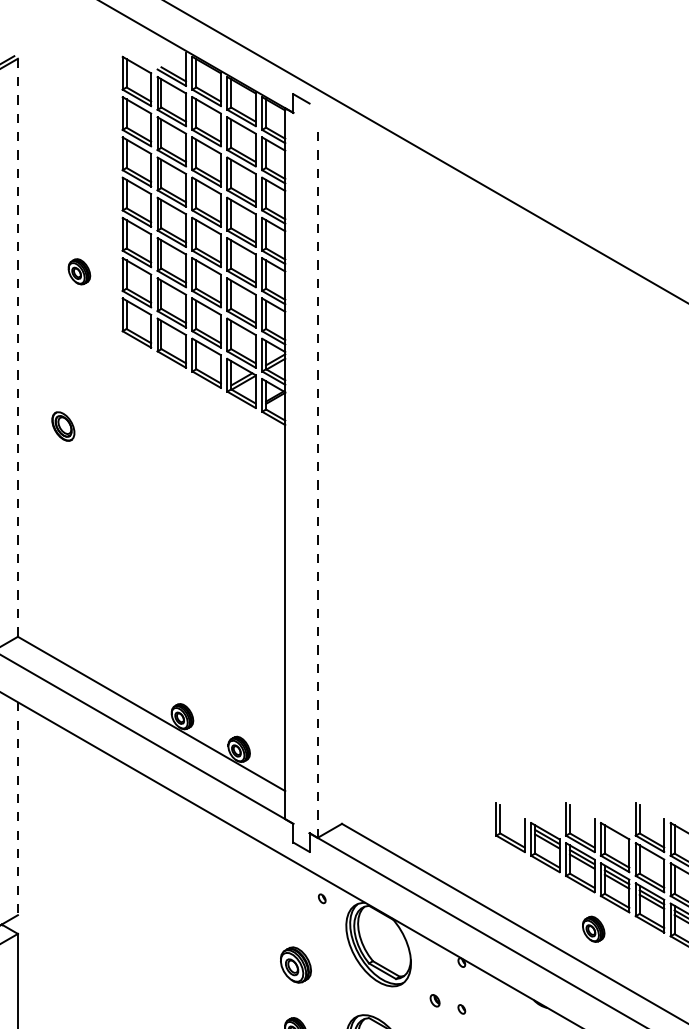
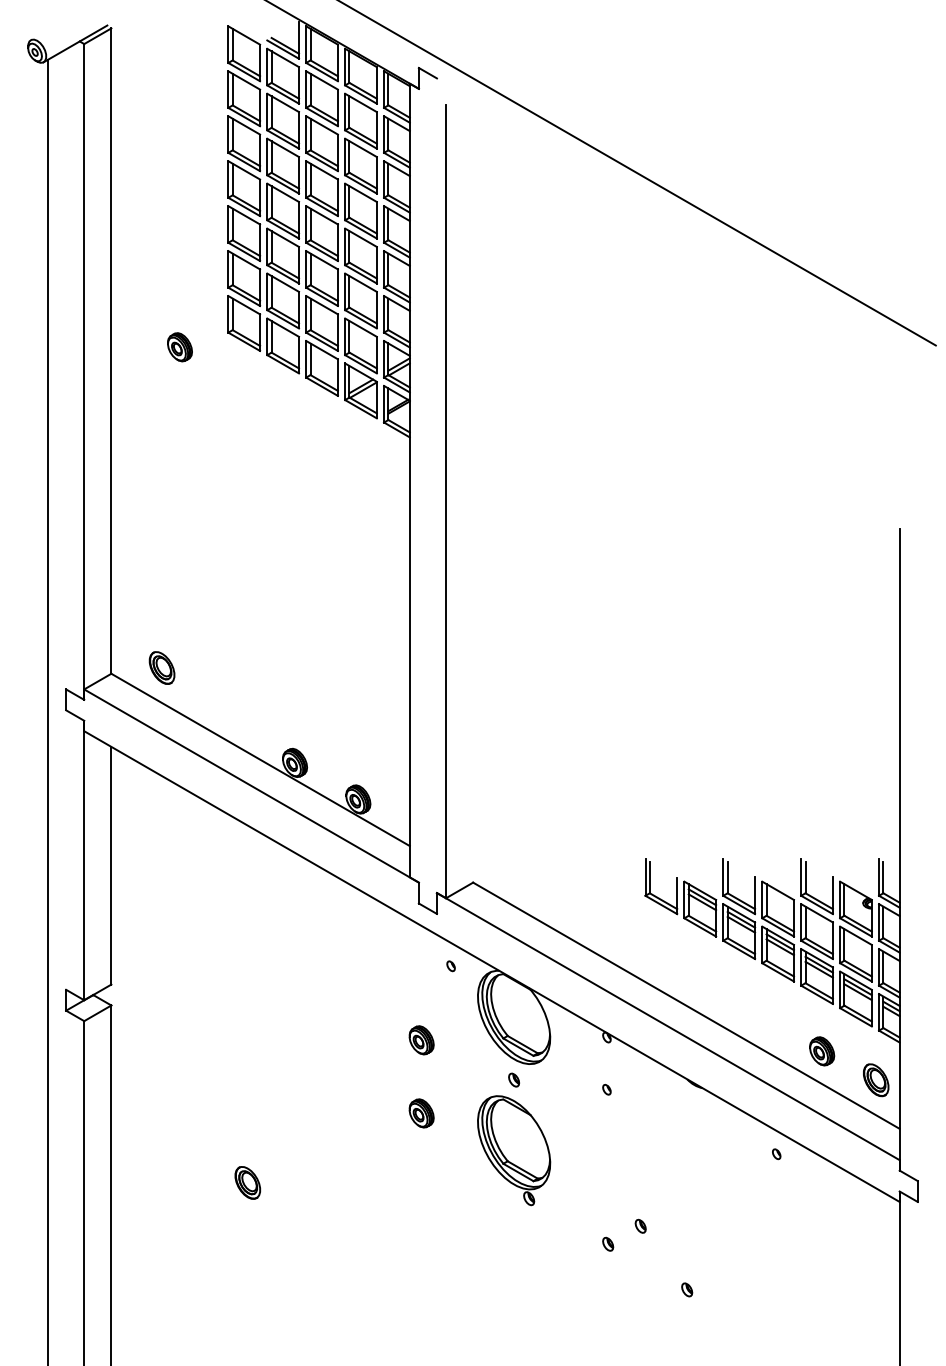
part: (78, 272) -> (179, 347), moved
line: (18, 348) -> (111, 351), dashed -> solid
part: (62, 426) -> (161, 667), moved
line: (318, 482) -> (446, 501), dashed -> solid
line: (18, 808) -> (111, 865), dashed -> solid
part: (593, 929) -> (822, 1051), moved
part: (295, 965) -> (421, 1040), size x0.71
part: (434, 1000) -> (513, 1079), moved

